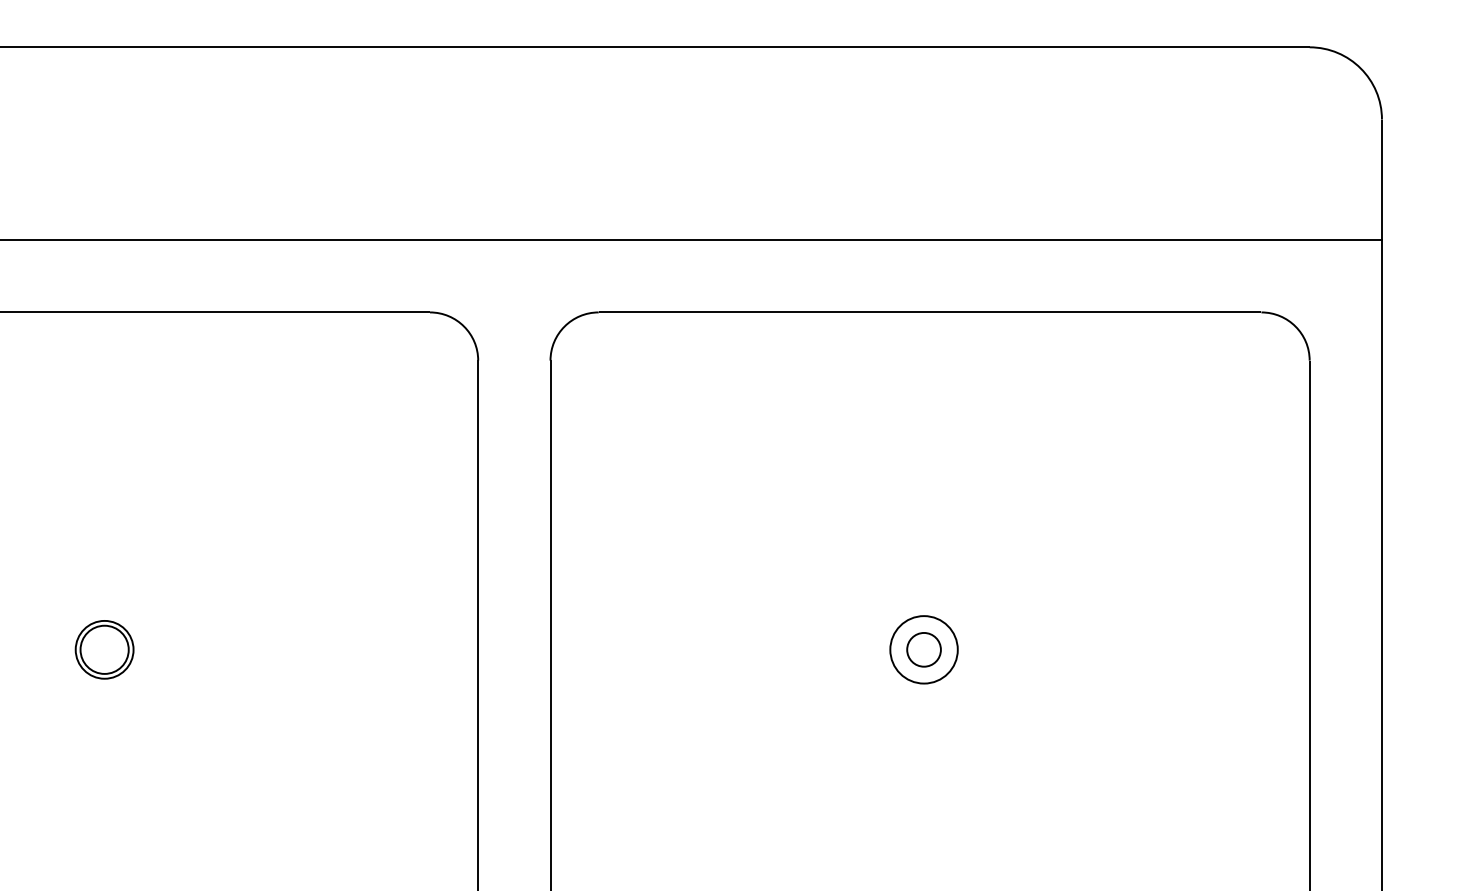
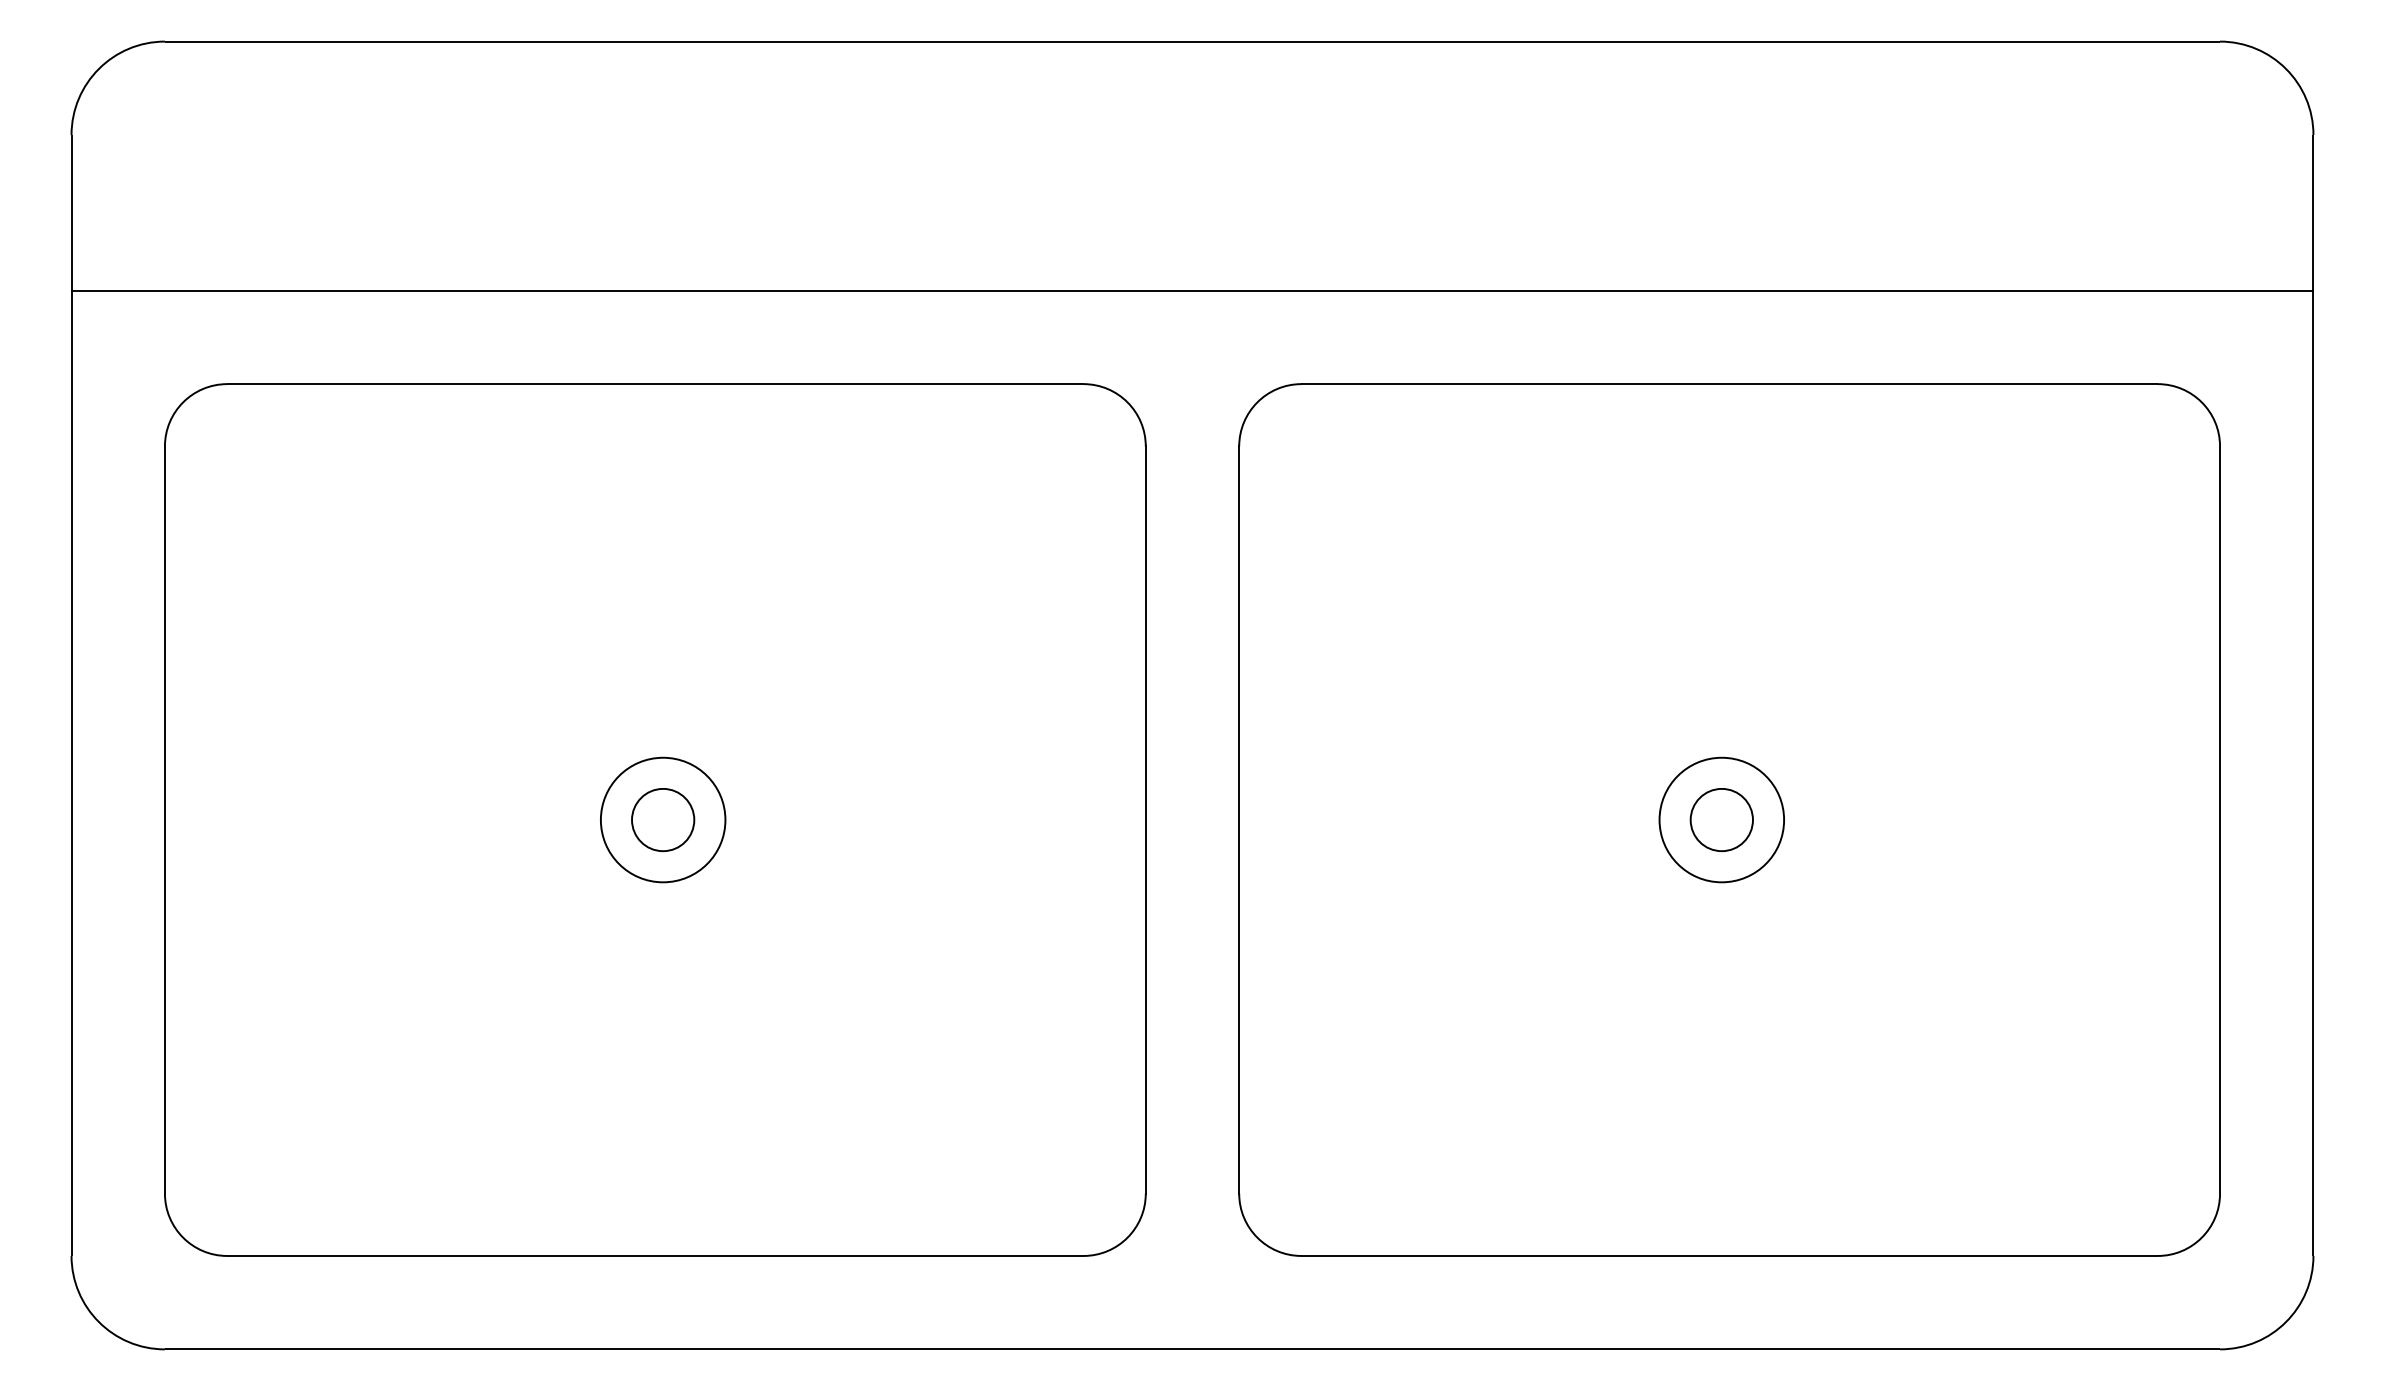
circle: (104, 649) -> (662, 819), size x1.67
circle: (923, 649) -> (1721, 819), size x1.43
circle: (923, 649) -> (1721, 819), size x1.43

